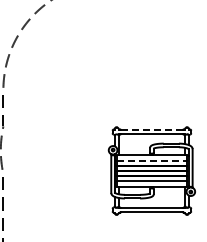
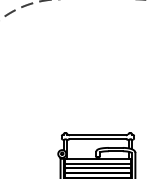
line: (151, 129) -> (97, 134), dashed -> solid
line: (152, 160) -> (98, 163), dashed -> solid

